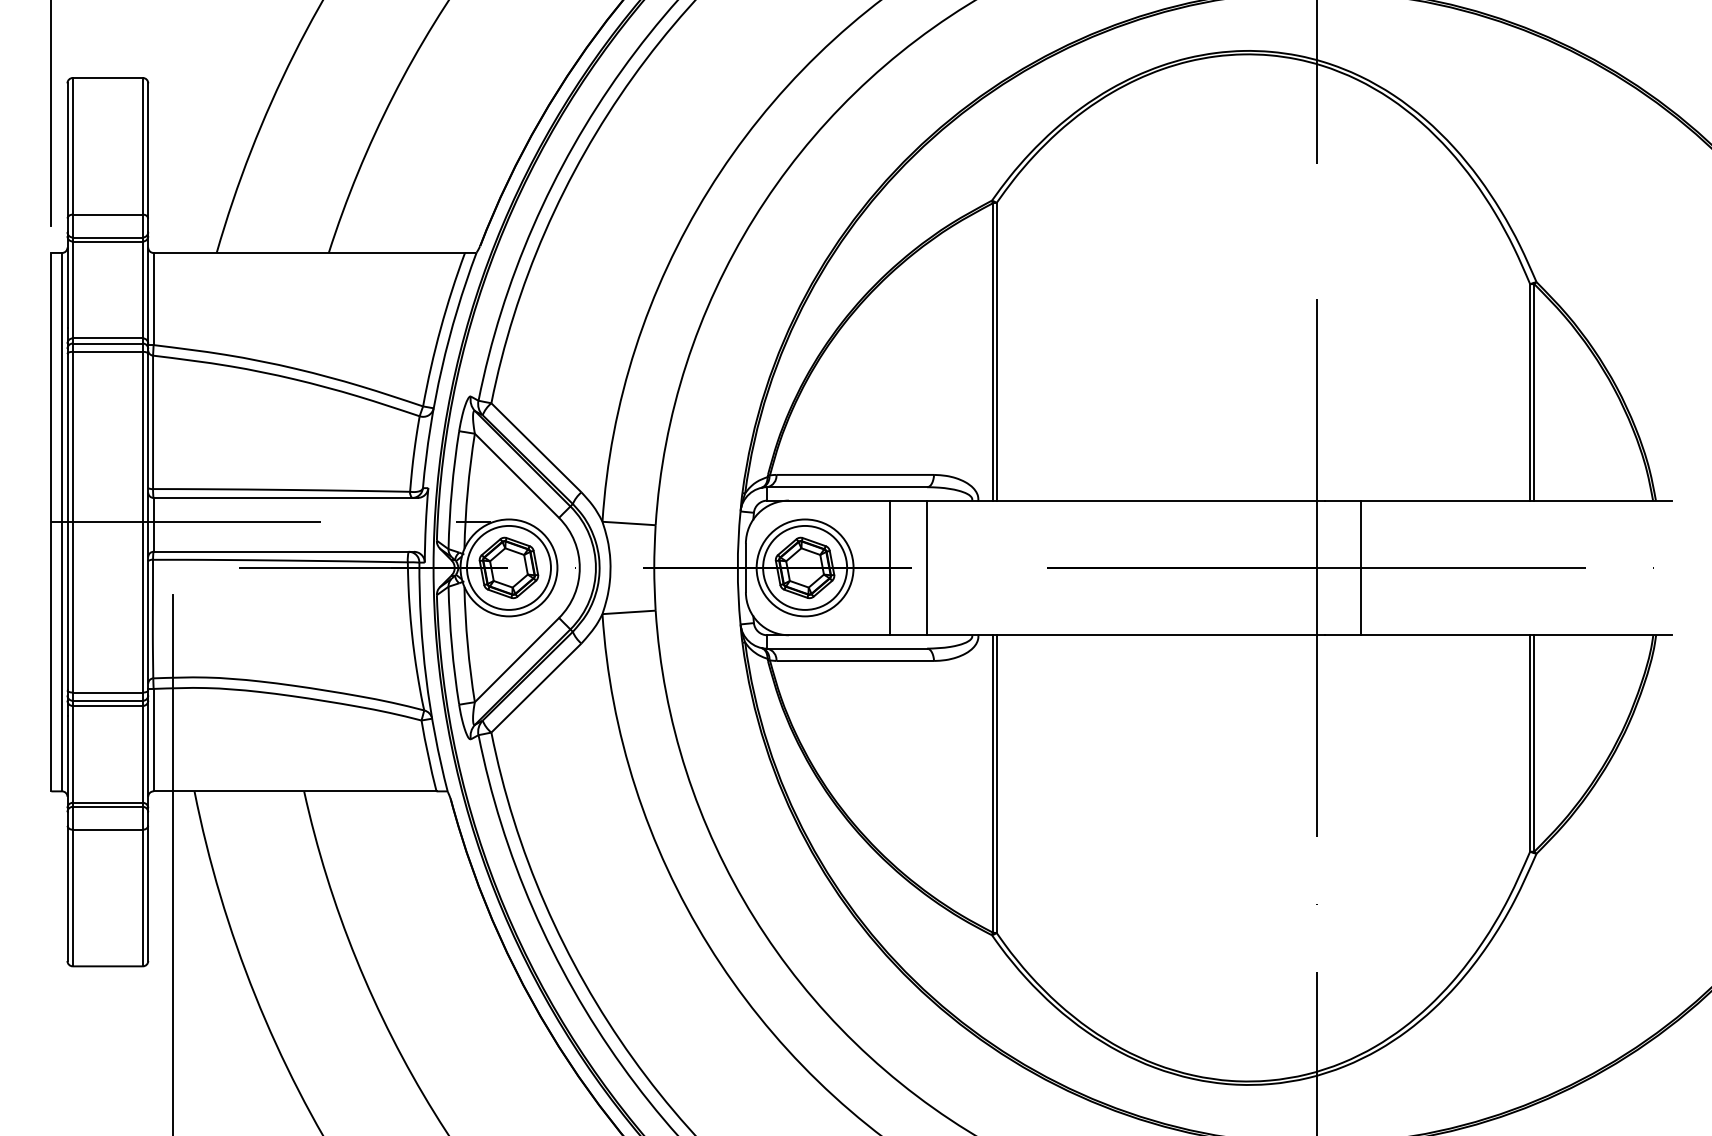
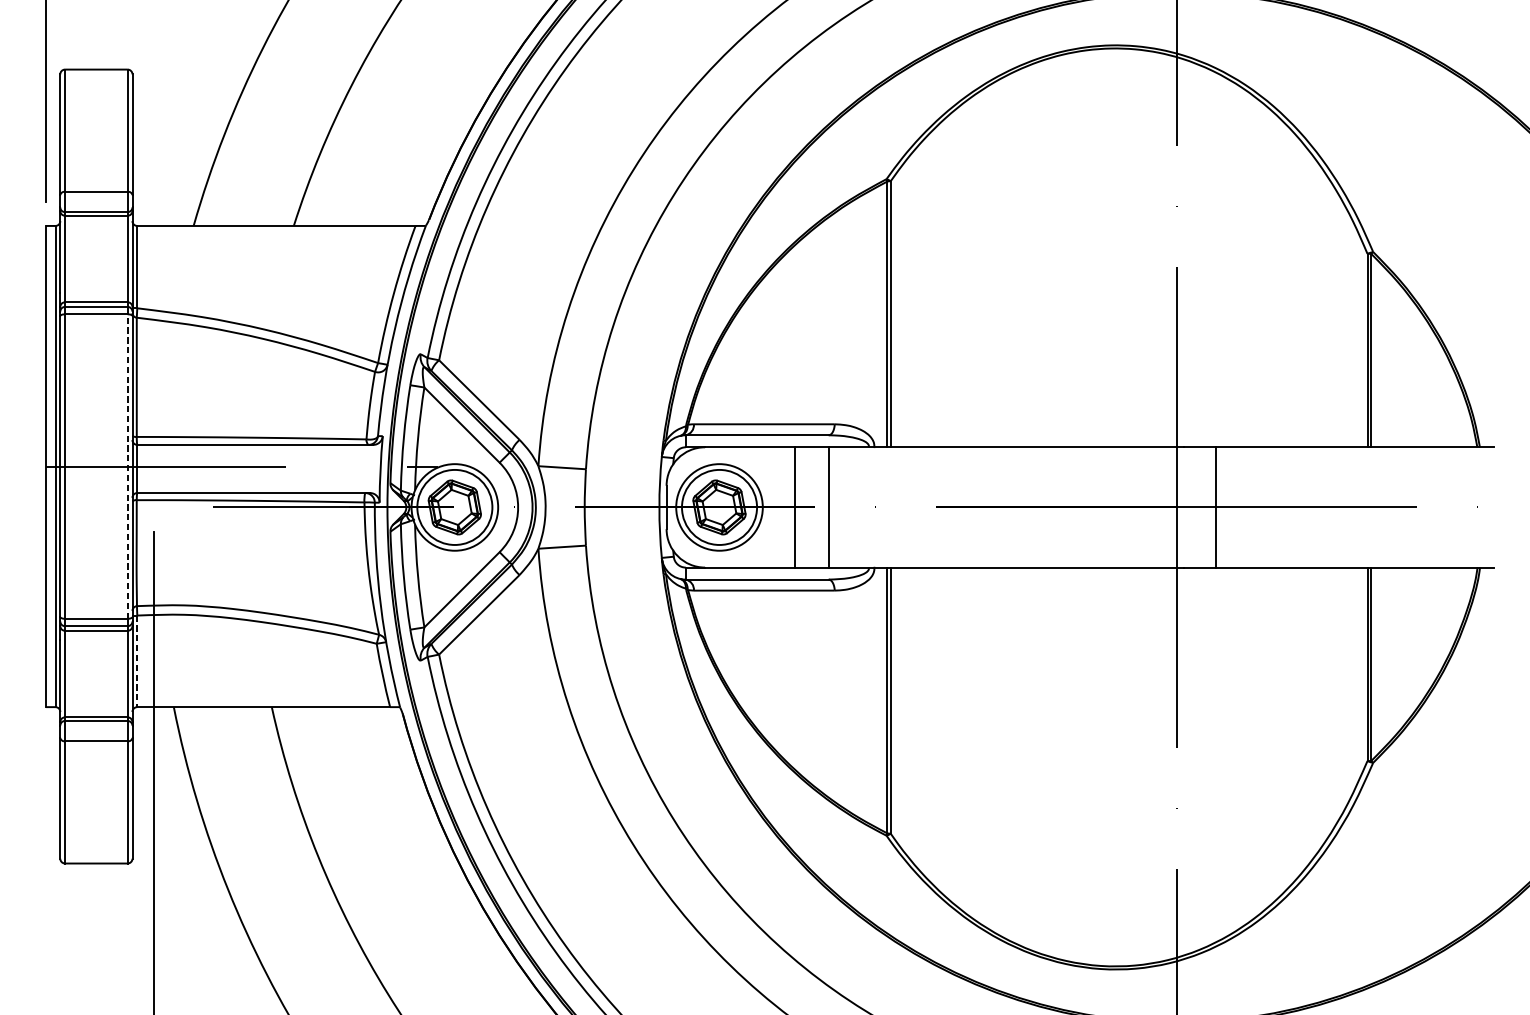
line: (142, 521) -> (127, 465), solid -> dashed
line: (153, 740) -> (137, 661), solid -> dashed

